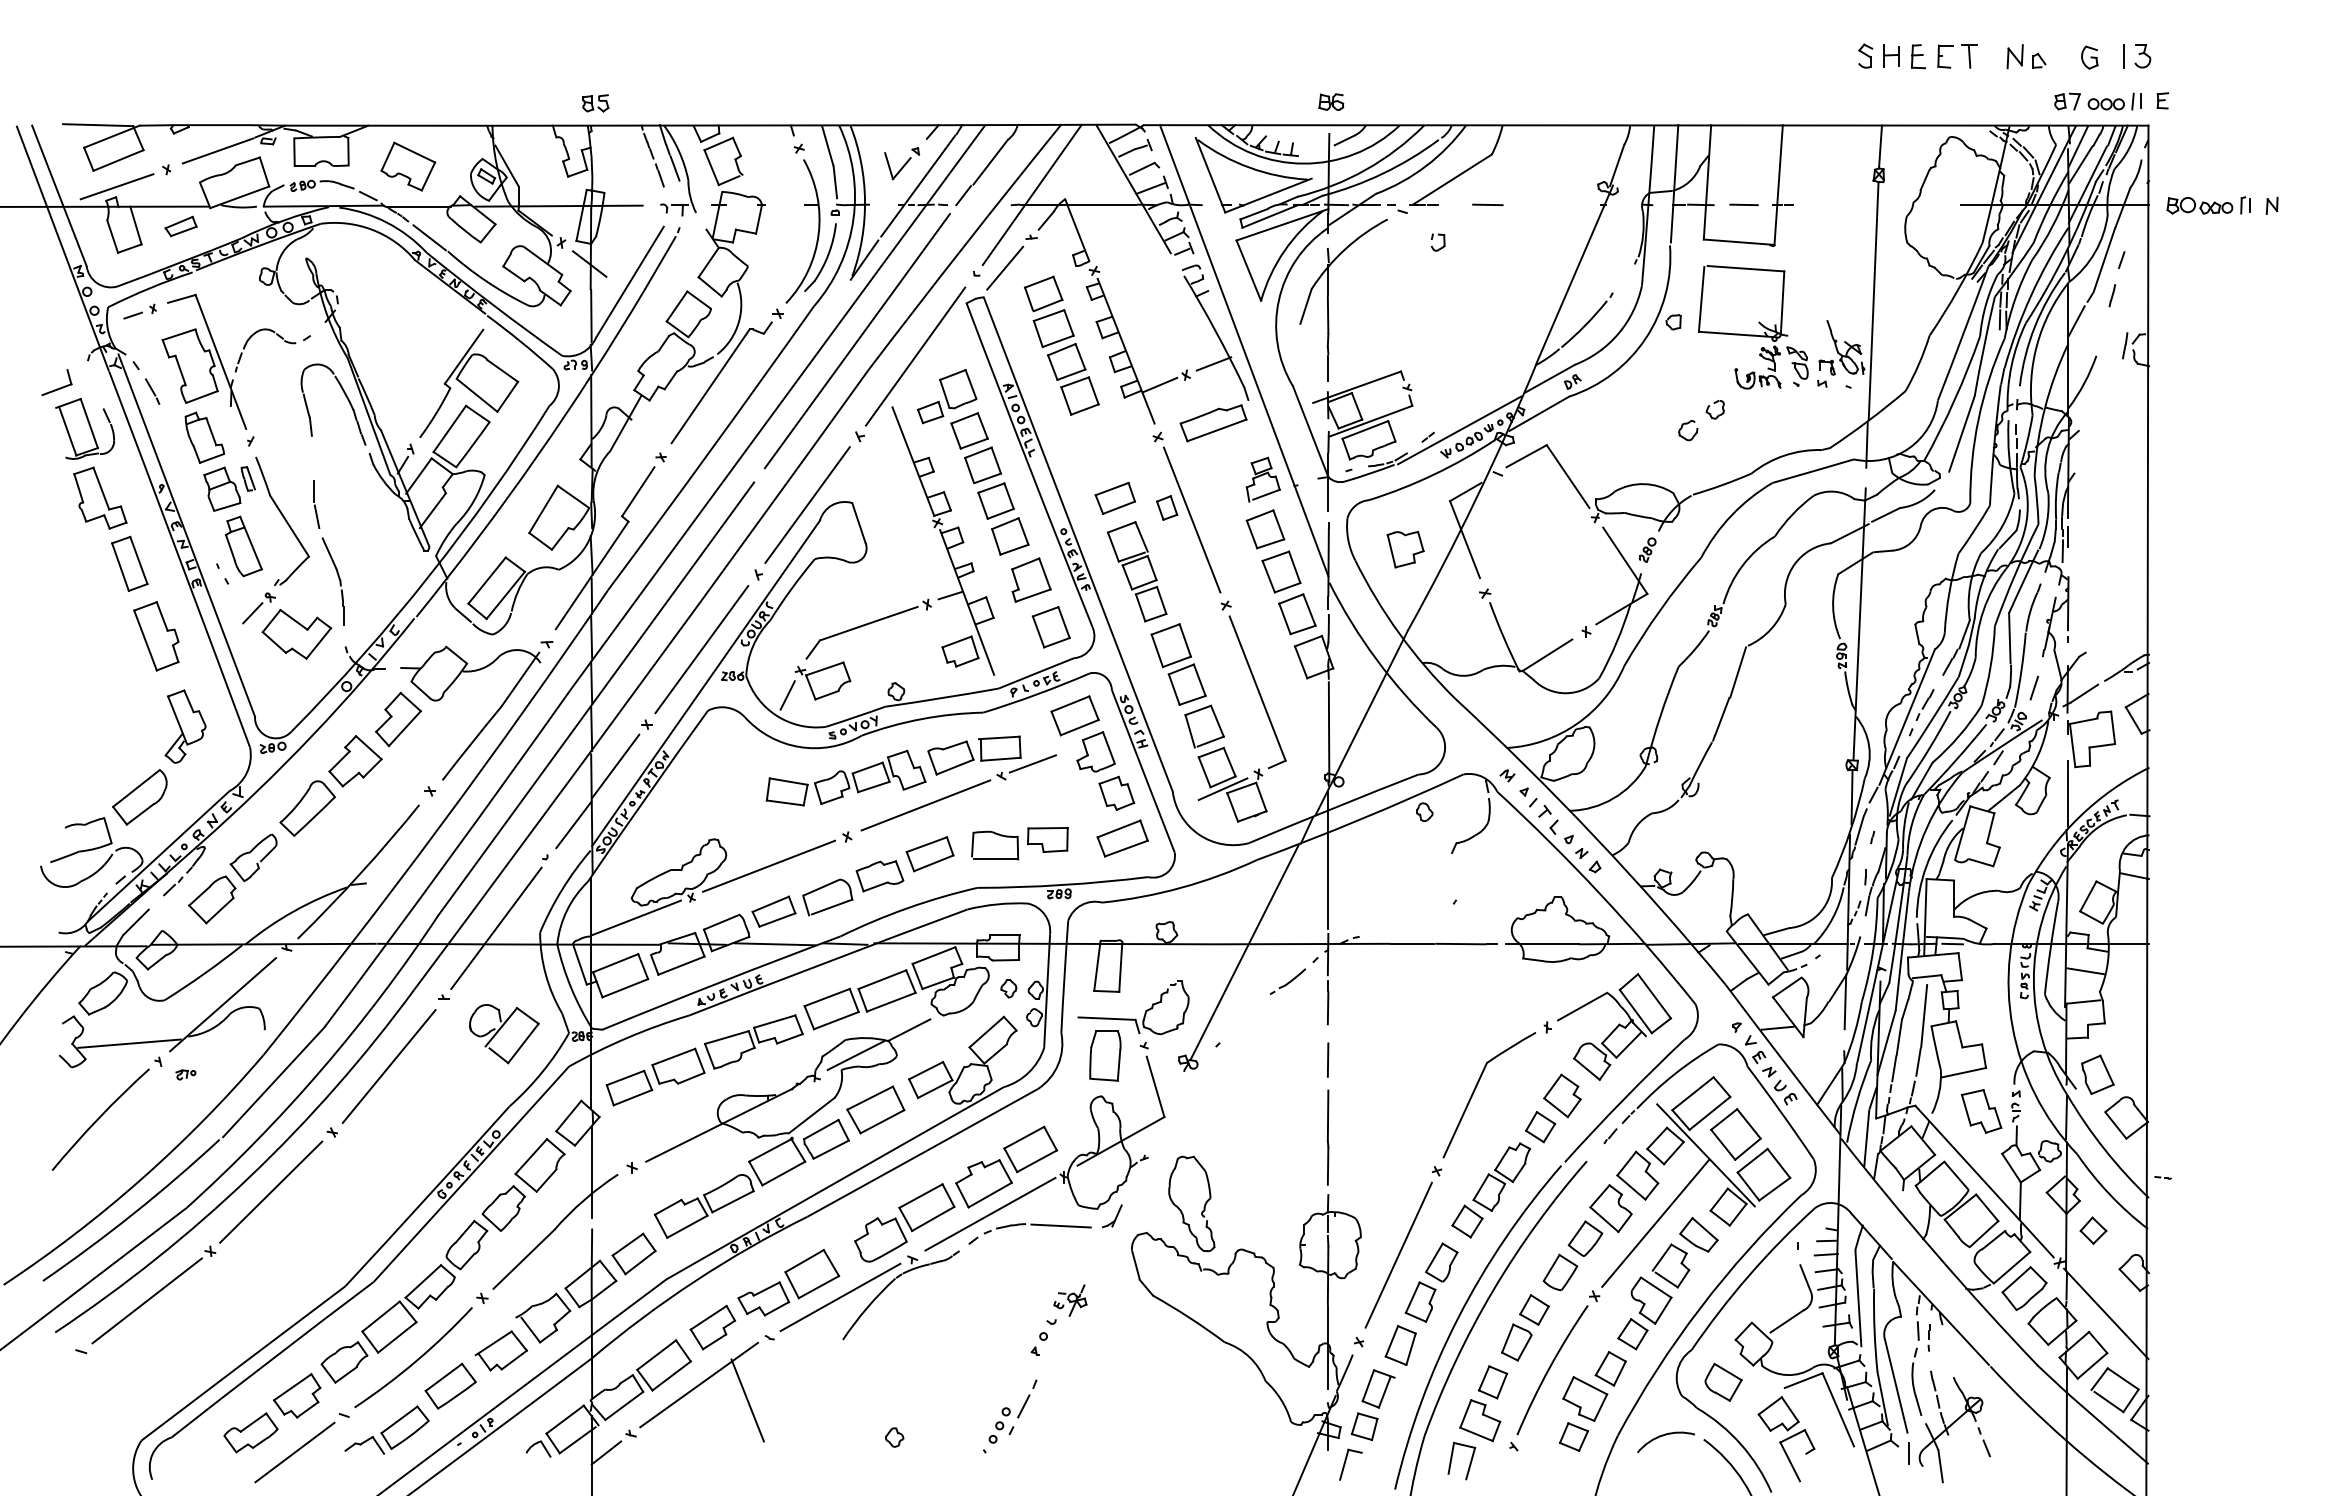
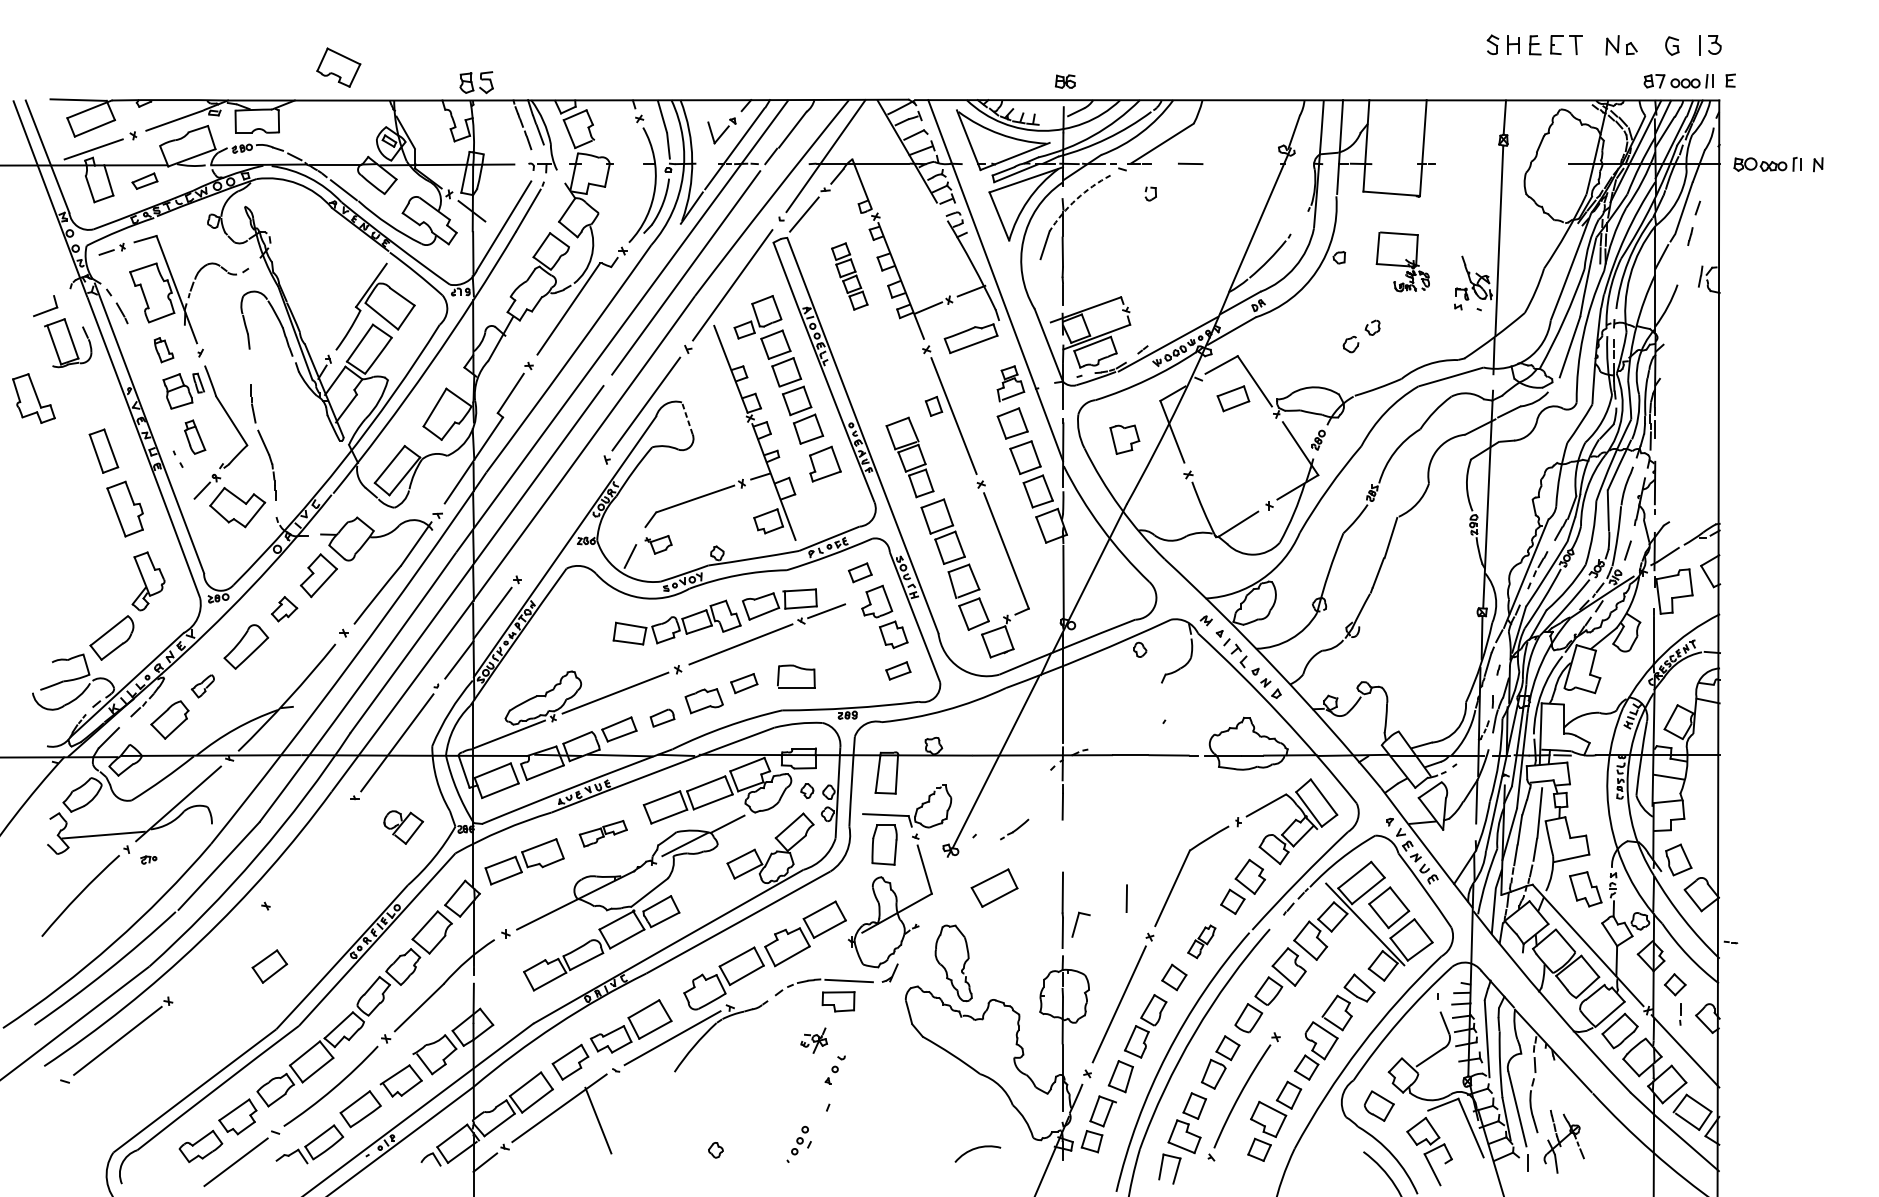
part: (595, 103) -> (476, 82), size x1.6
part: (408, 166) -> (338, 67), moved
line: (1743, 204) -> (1395, 163), removed
arc: (1345, 249) -> (1076, 199), solid -> dashed
part: (1752, 327) -> (1402, 262), size x0.6
part: (1061, 345) -> (849, 276), size x0.6
part: (204, 437) -> (163, 350), size x0.6
part: (100, 497) -> (34, 398), moved
part: (1114, 498) -> (1232, 398), moved
line: (858, 522) -> (687, 418), solid -> dashed
part: (243, 546) -> (194, 437), size x0.7
part: (1050, 627) -> (840, 502), removed
line: (701, 649) -> (561, 519), removed
part: (822, 680) -> (658, 544), size x0.6
part: (1074, 715) -> (859, 572), size x0.6
part: (355, 761) -> (284, 609), size x0.6
line: (1222, 789) -> (978, 631), removed
part: (1122, 838) -> (898, 670), size x0.6
part: (1047, 839) -> (838, 1001), moved
part: (929, 854) -> (743, 683), size x0.7
part: (253, 857) -> (202, 686), size x0.6
part: (827, 897) -> (662, 718), size x0.6
part: (1287, 981) -> (1014, 829), moved
part: (504, 1034) -> (403, 827), size x0.7
part: (753, 1041) -> (603, 833), size x0.6
line: (1328, 1059) -> (1127, 898), moved
line: (388, 1066) -> (310, 853), removed
part: (875, 1109) -> (994, 887), moved
part: (1501, 1176) -> (1201, 941), size x0.6
line: (271, 1191) -> (217, 953), removed
line: (990, 1213) -> (792, 970), removed
line: (1655, 1222) -> (1324, 978), removed
part: (633, 1253) -> (269, 966), moved
part: (1070, 1300) -> (814, 1040), moved
part: (1928, 1337) -> (1680, 1014), moved
line: (1023, 1406) -> (819, 1125), removed
part: (1954, 1426) -> (1564, 1141), size x0.7
arc: (1663, 1436) -> (975, 1149), moved
part: (1350, 1464) -> (1080, 924), moved

